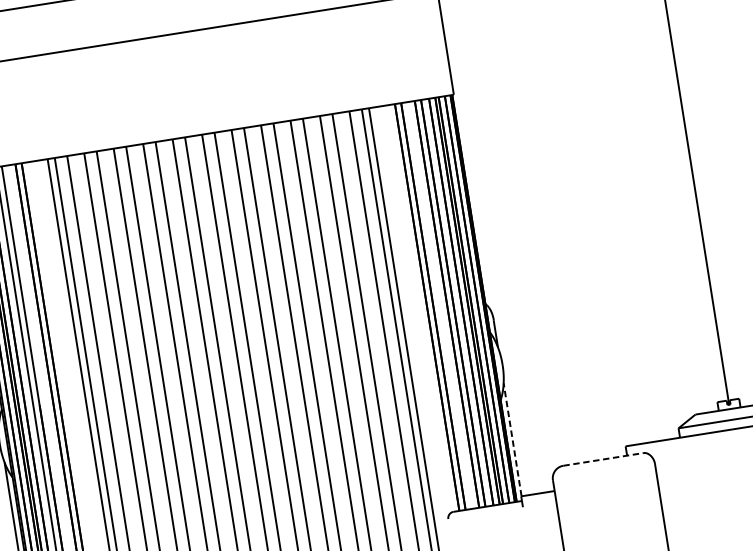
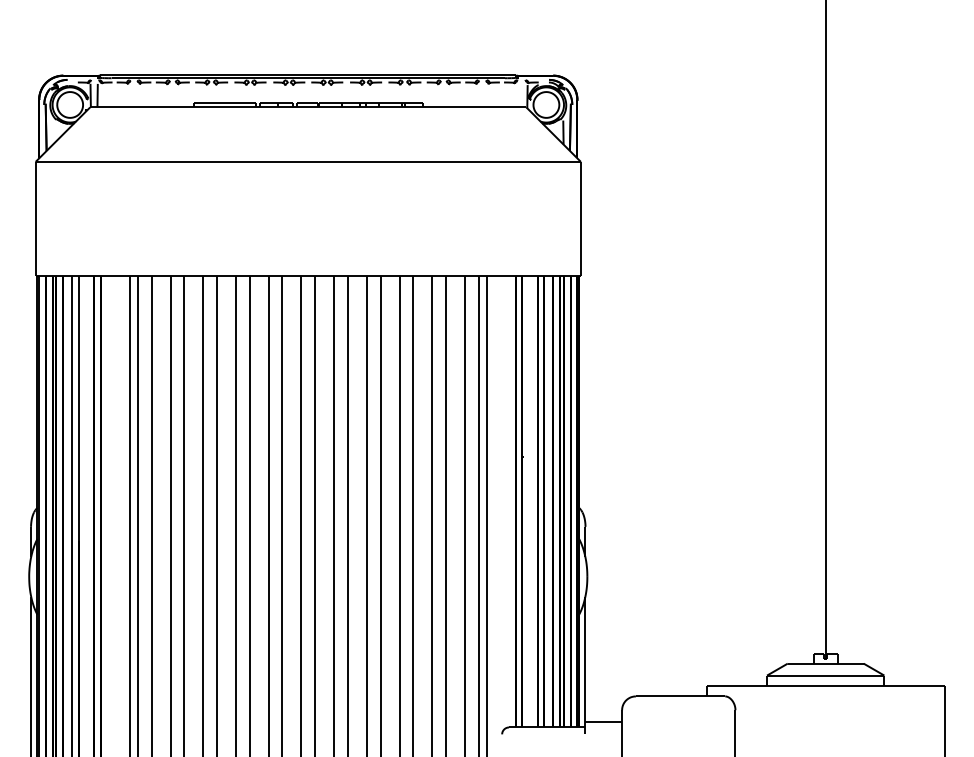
line: (512, 439) -> (585, 659), dashed -> solid
line: (603, 459) -> (680, 696), dashed -> solid

